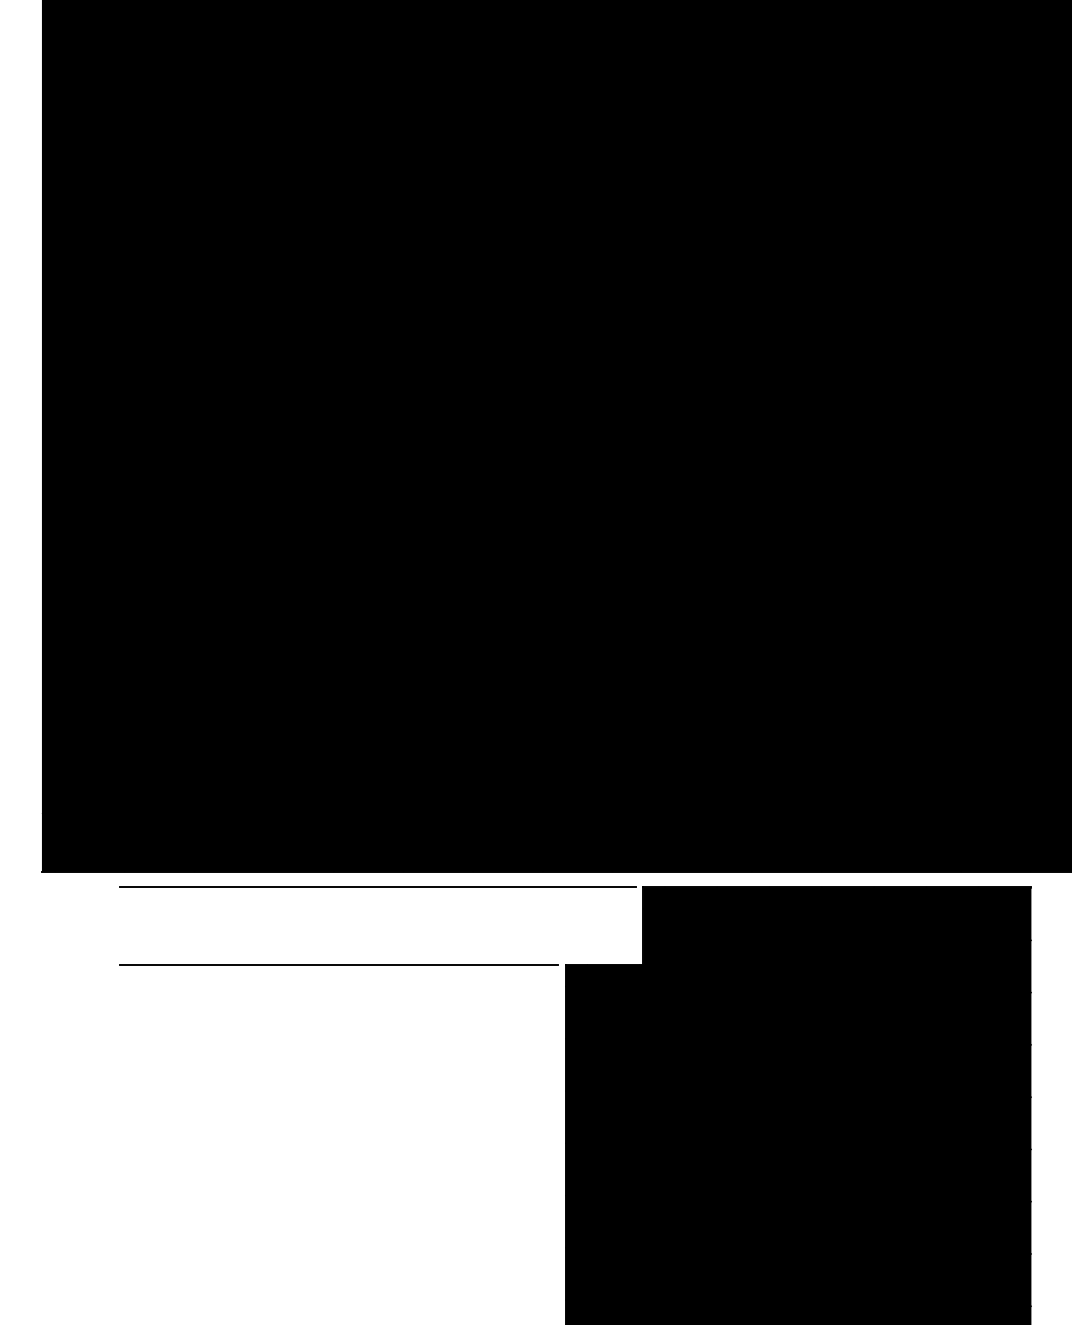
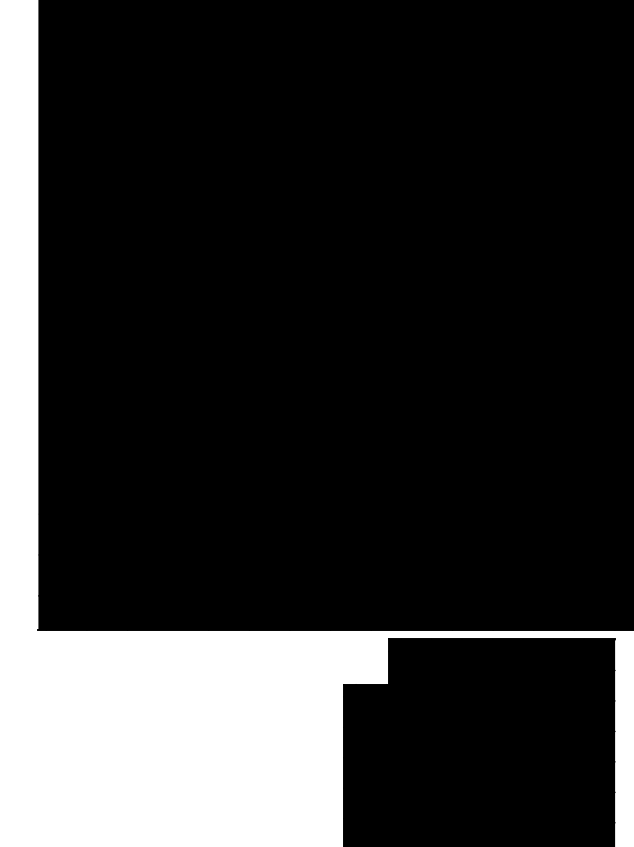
line: (376, 887) -> (233, 639), removed
line: (338, 964) -> (211, 684), removed

